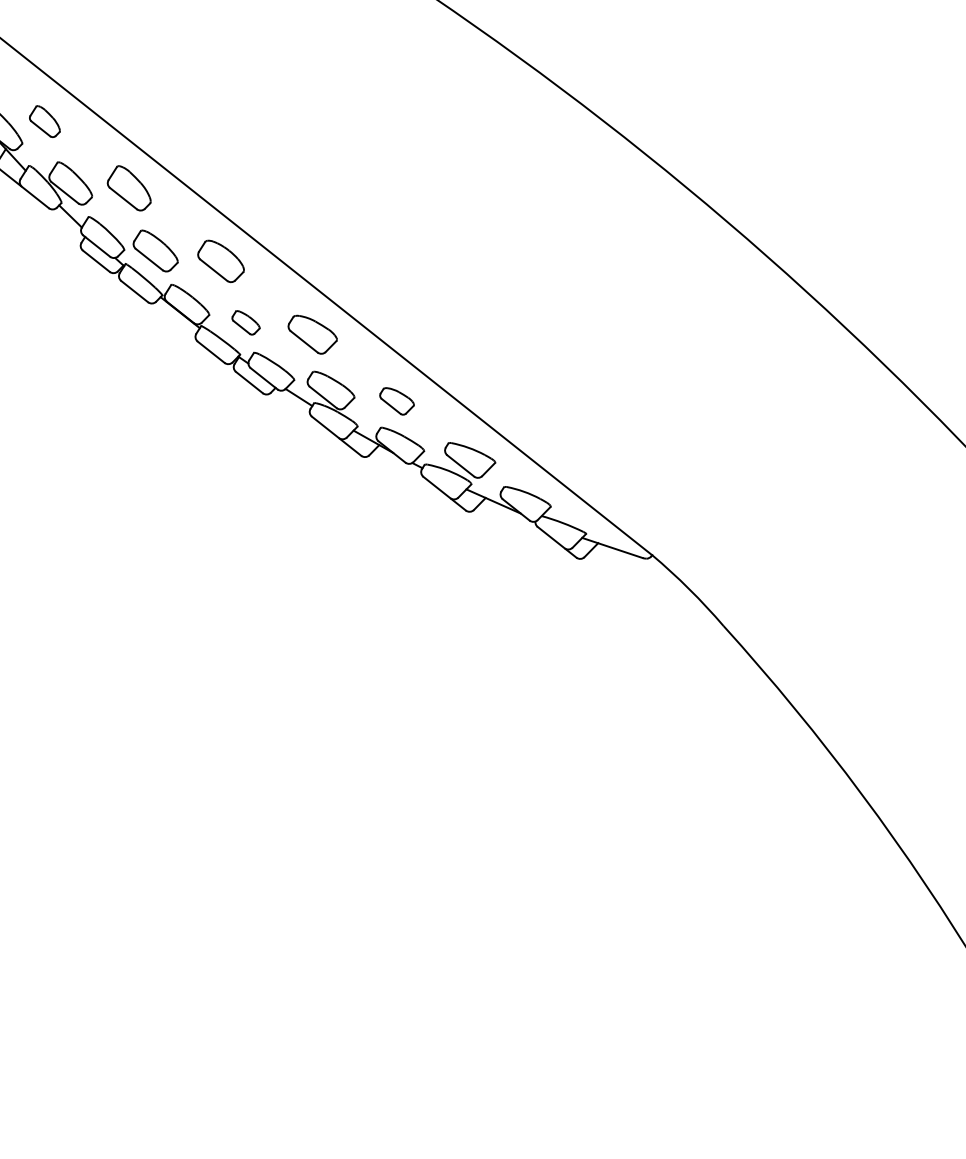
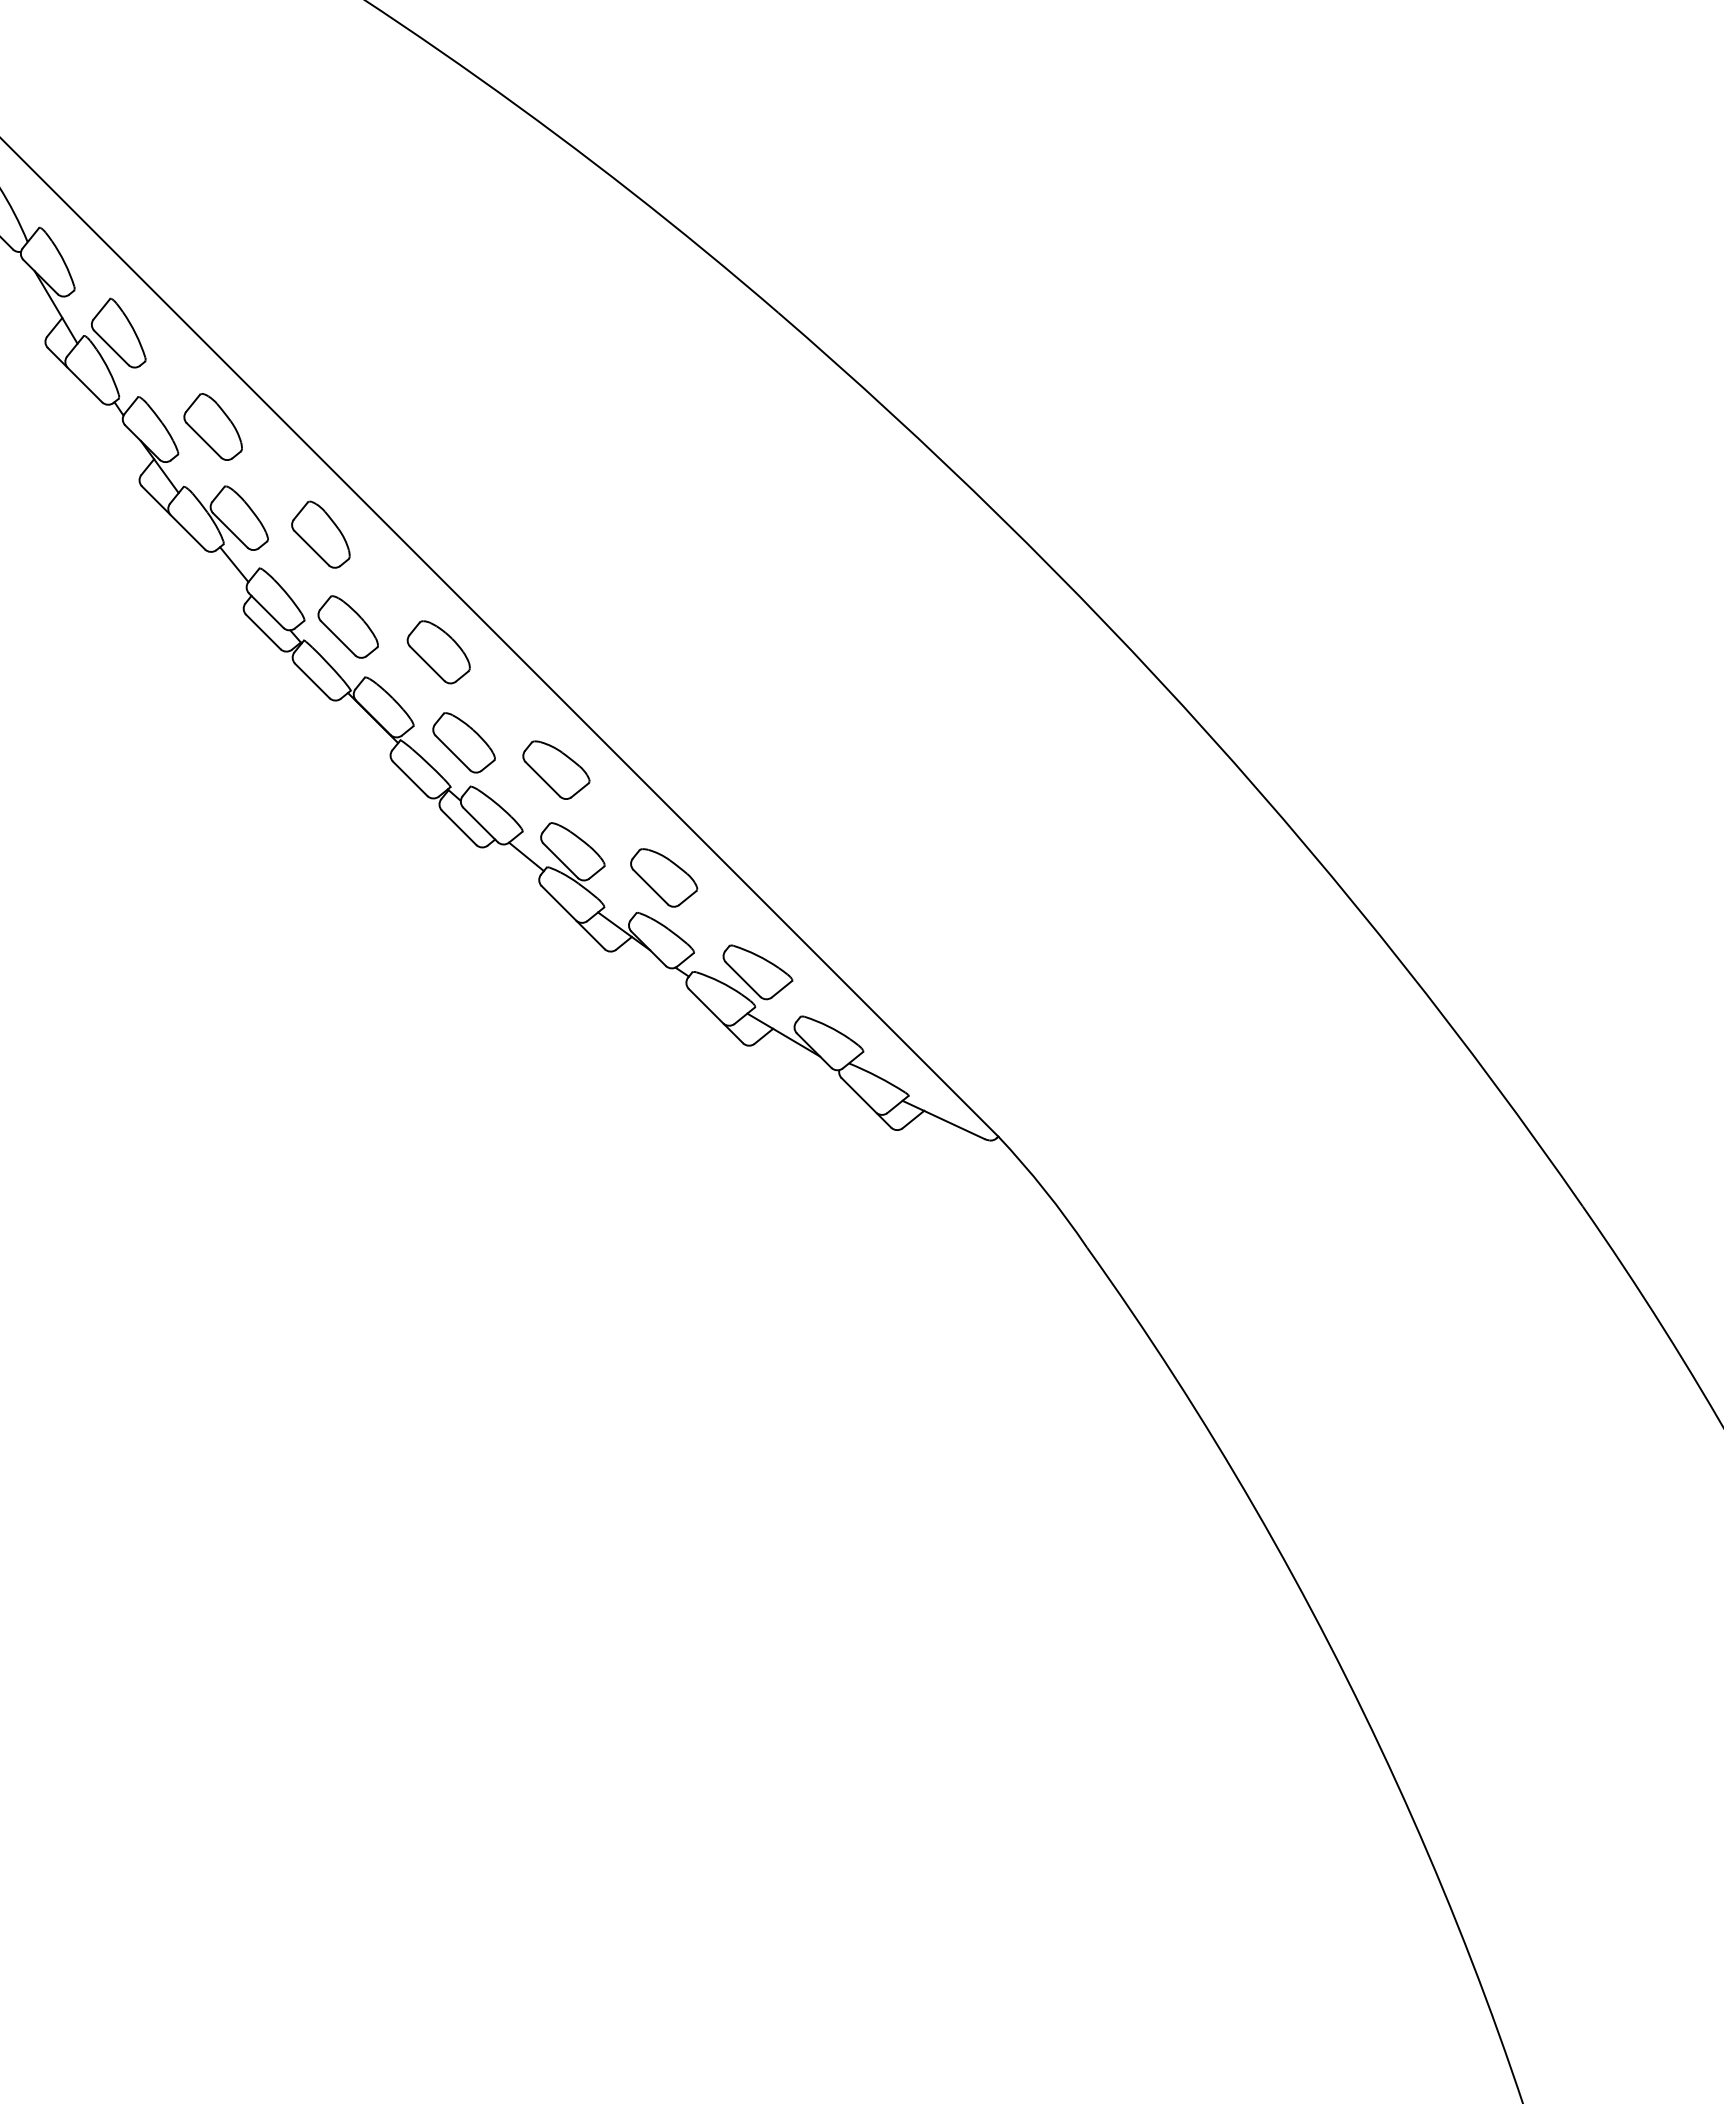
part: (44, 121) -> (212, 426), size x1.43
part: (245, 322) -> (463, 742), size x1.67
part: (397, 400) -> (664, 877), size x1.43

